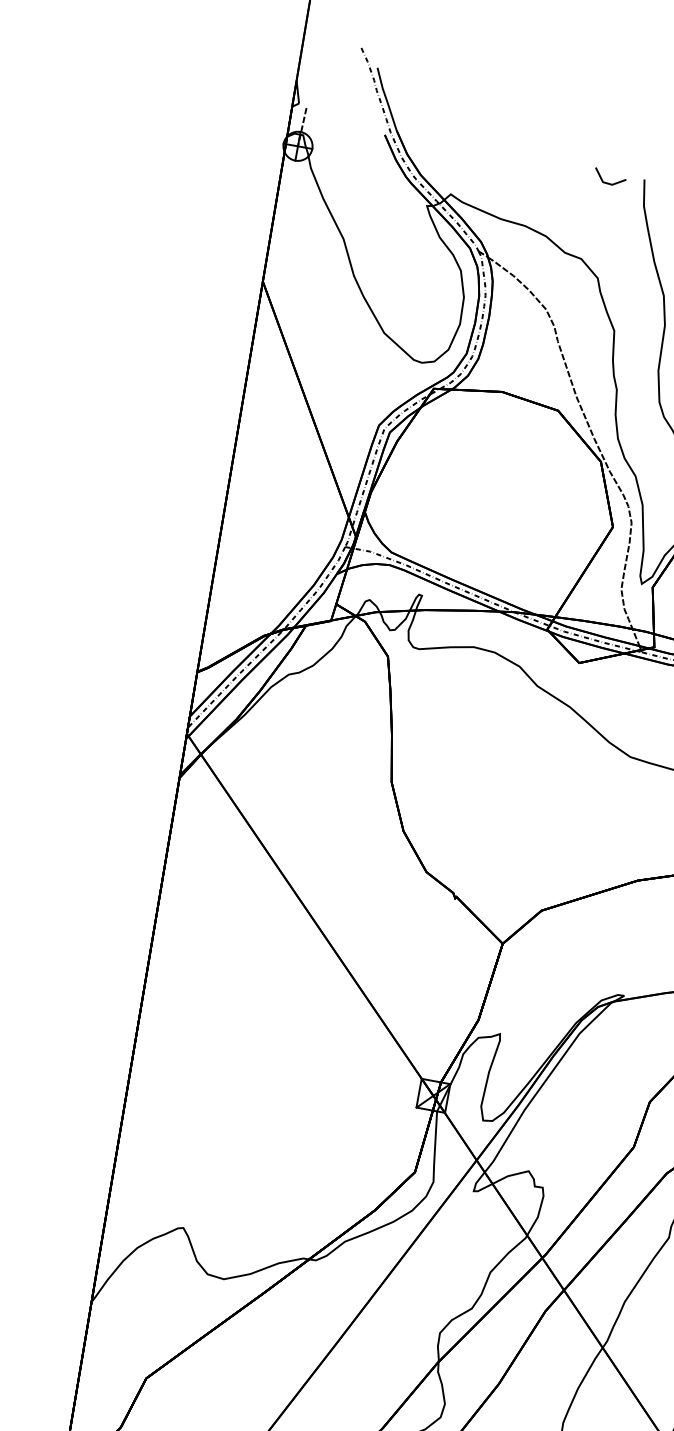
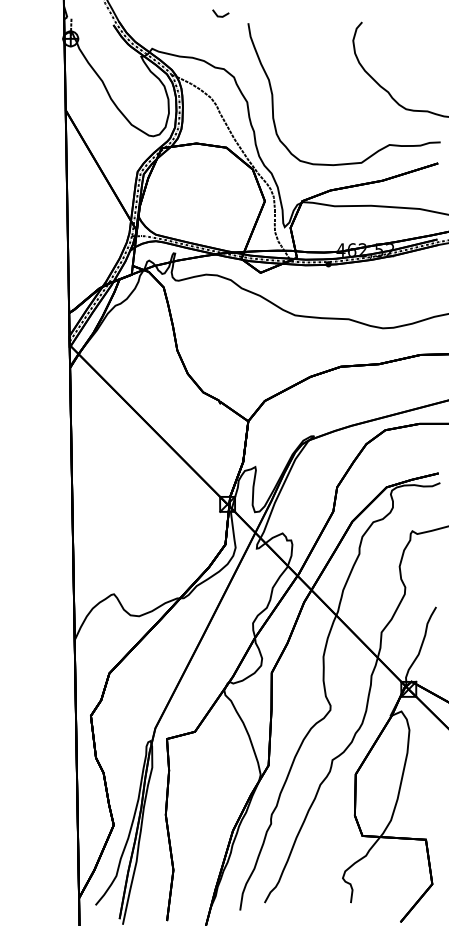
line: (608, 181) -> (220, 15), moved

